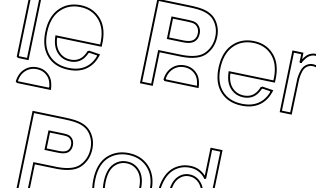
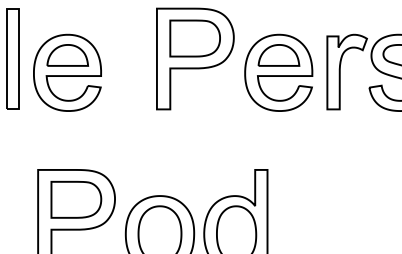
part: (183, 30) -> (194, 38), size x1.43
part: (182, 74) -> (278, 55), moved
part: (34, 76) -> (67, 55), moved
part: (59, 142) -> (76, 199), size x1.67

